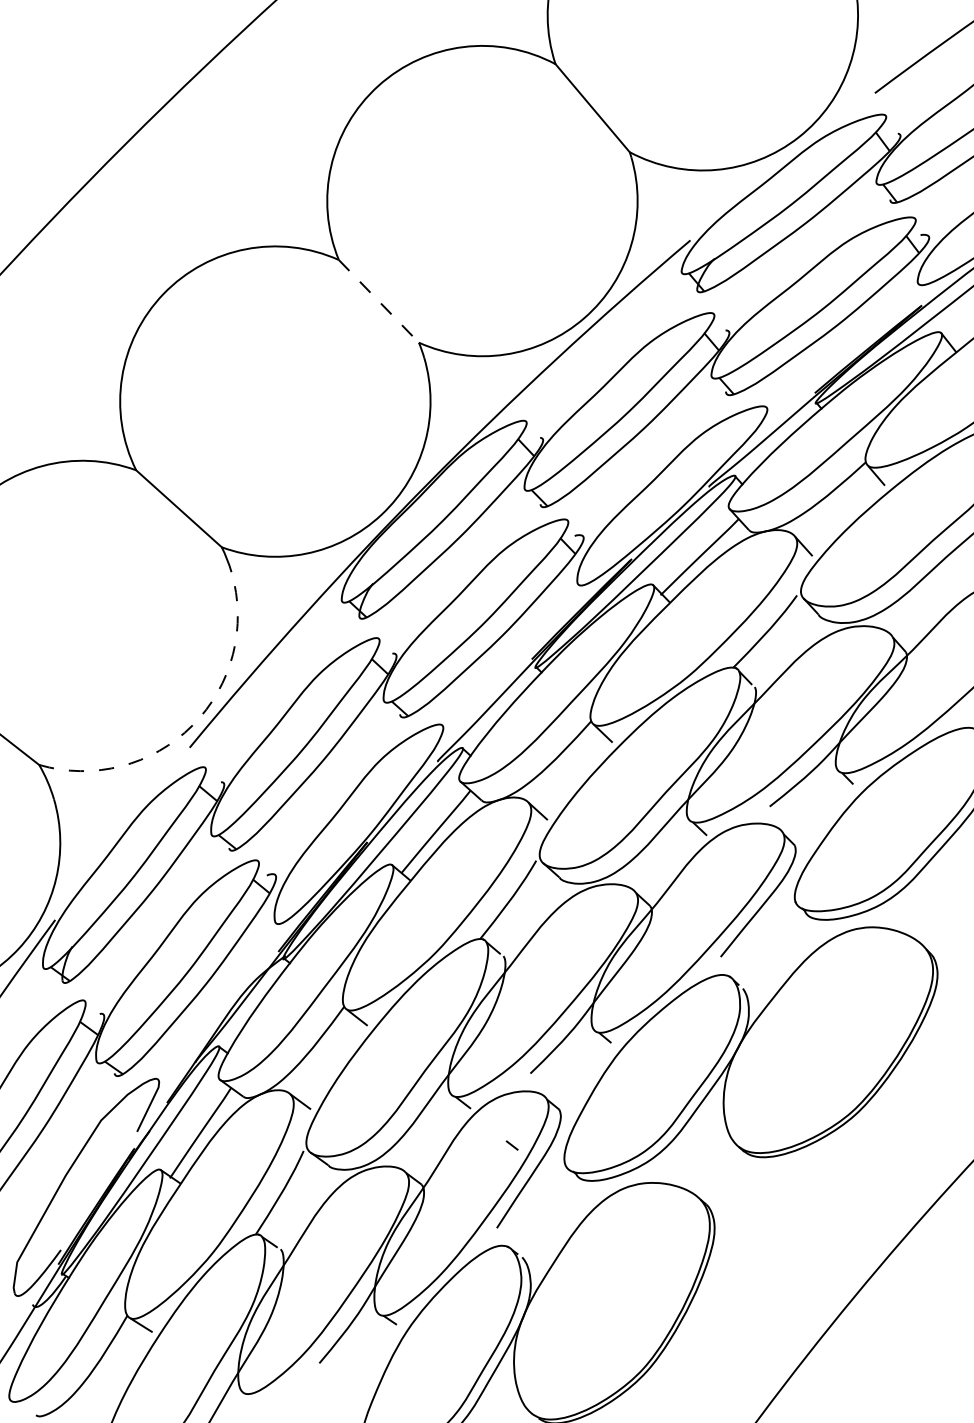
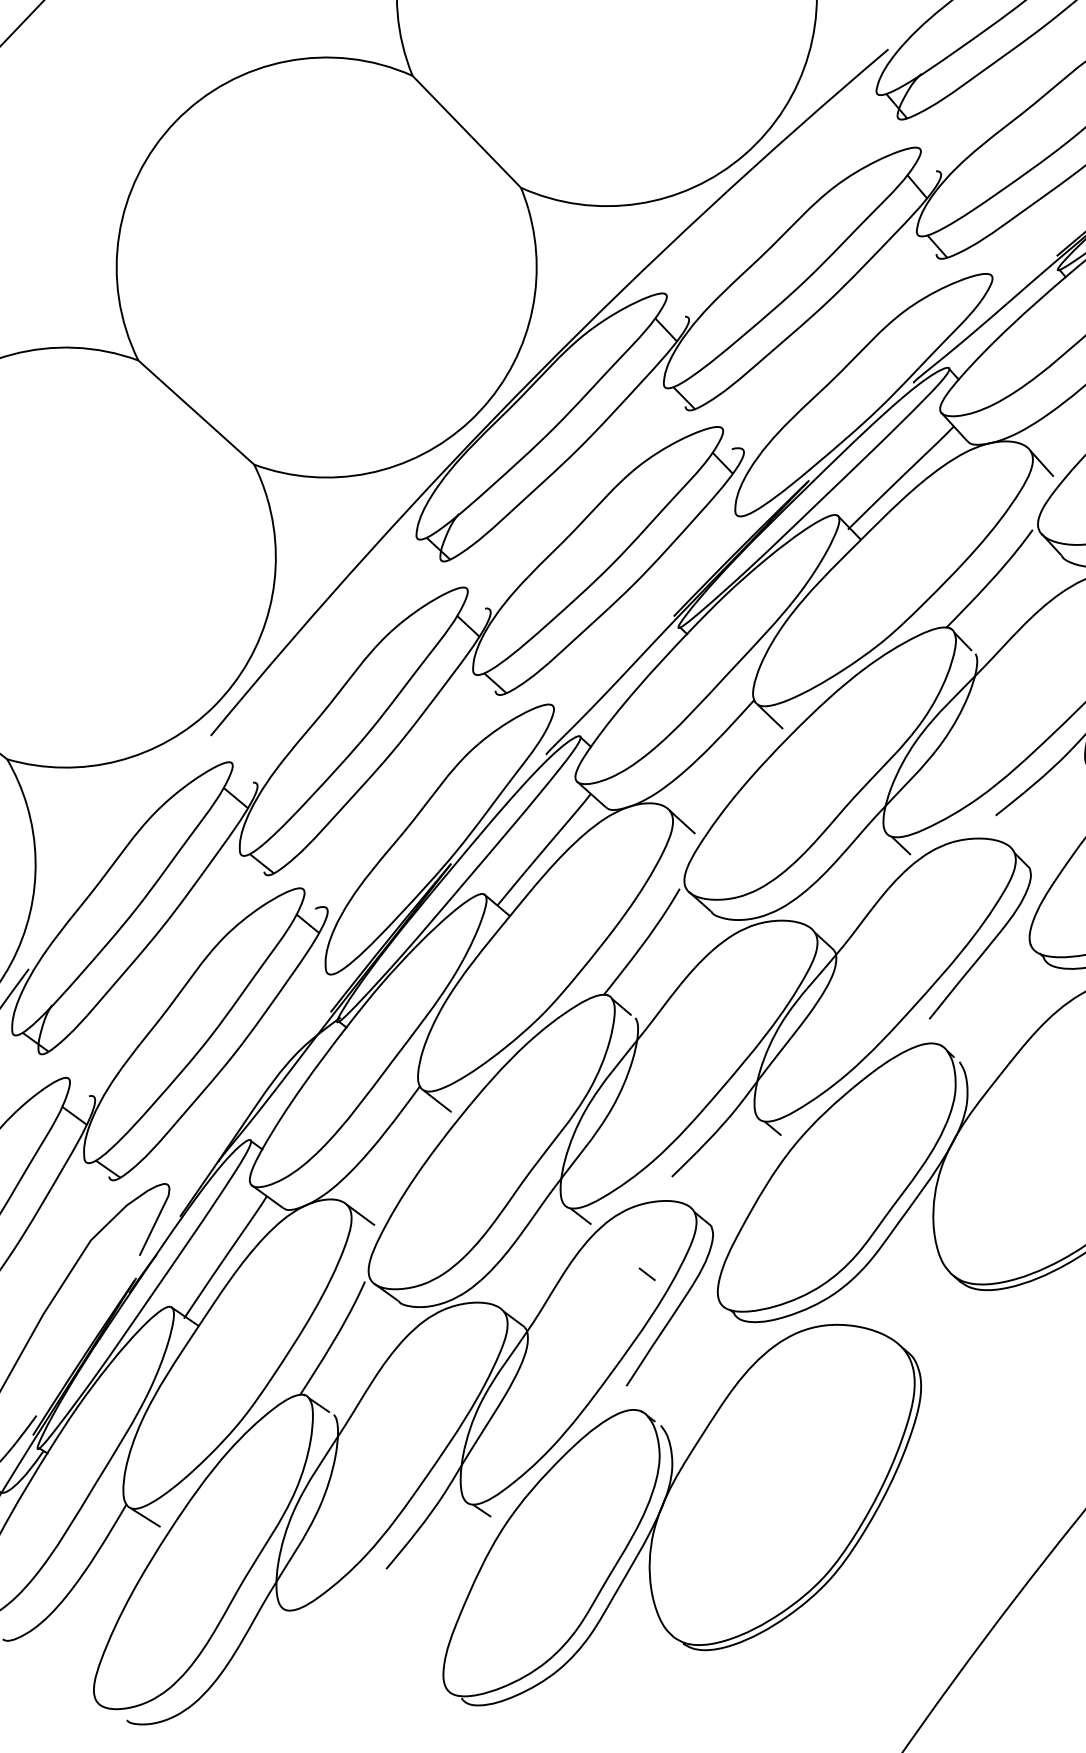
line: (378, 301) -> (466, 132), dashed -> solid
arc: (192, 725) -> (214, 705), dashed -> solid

